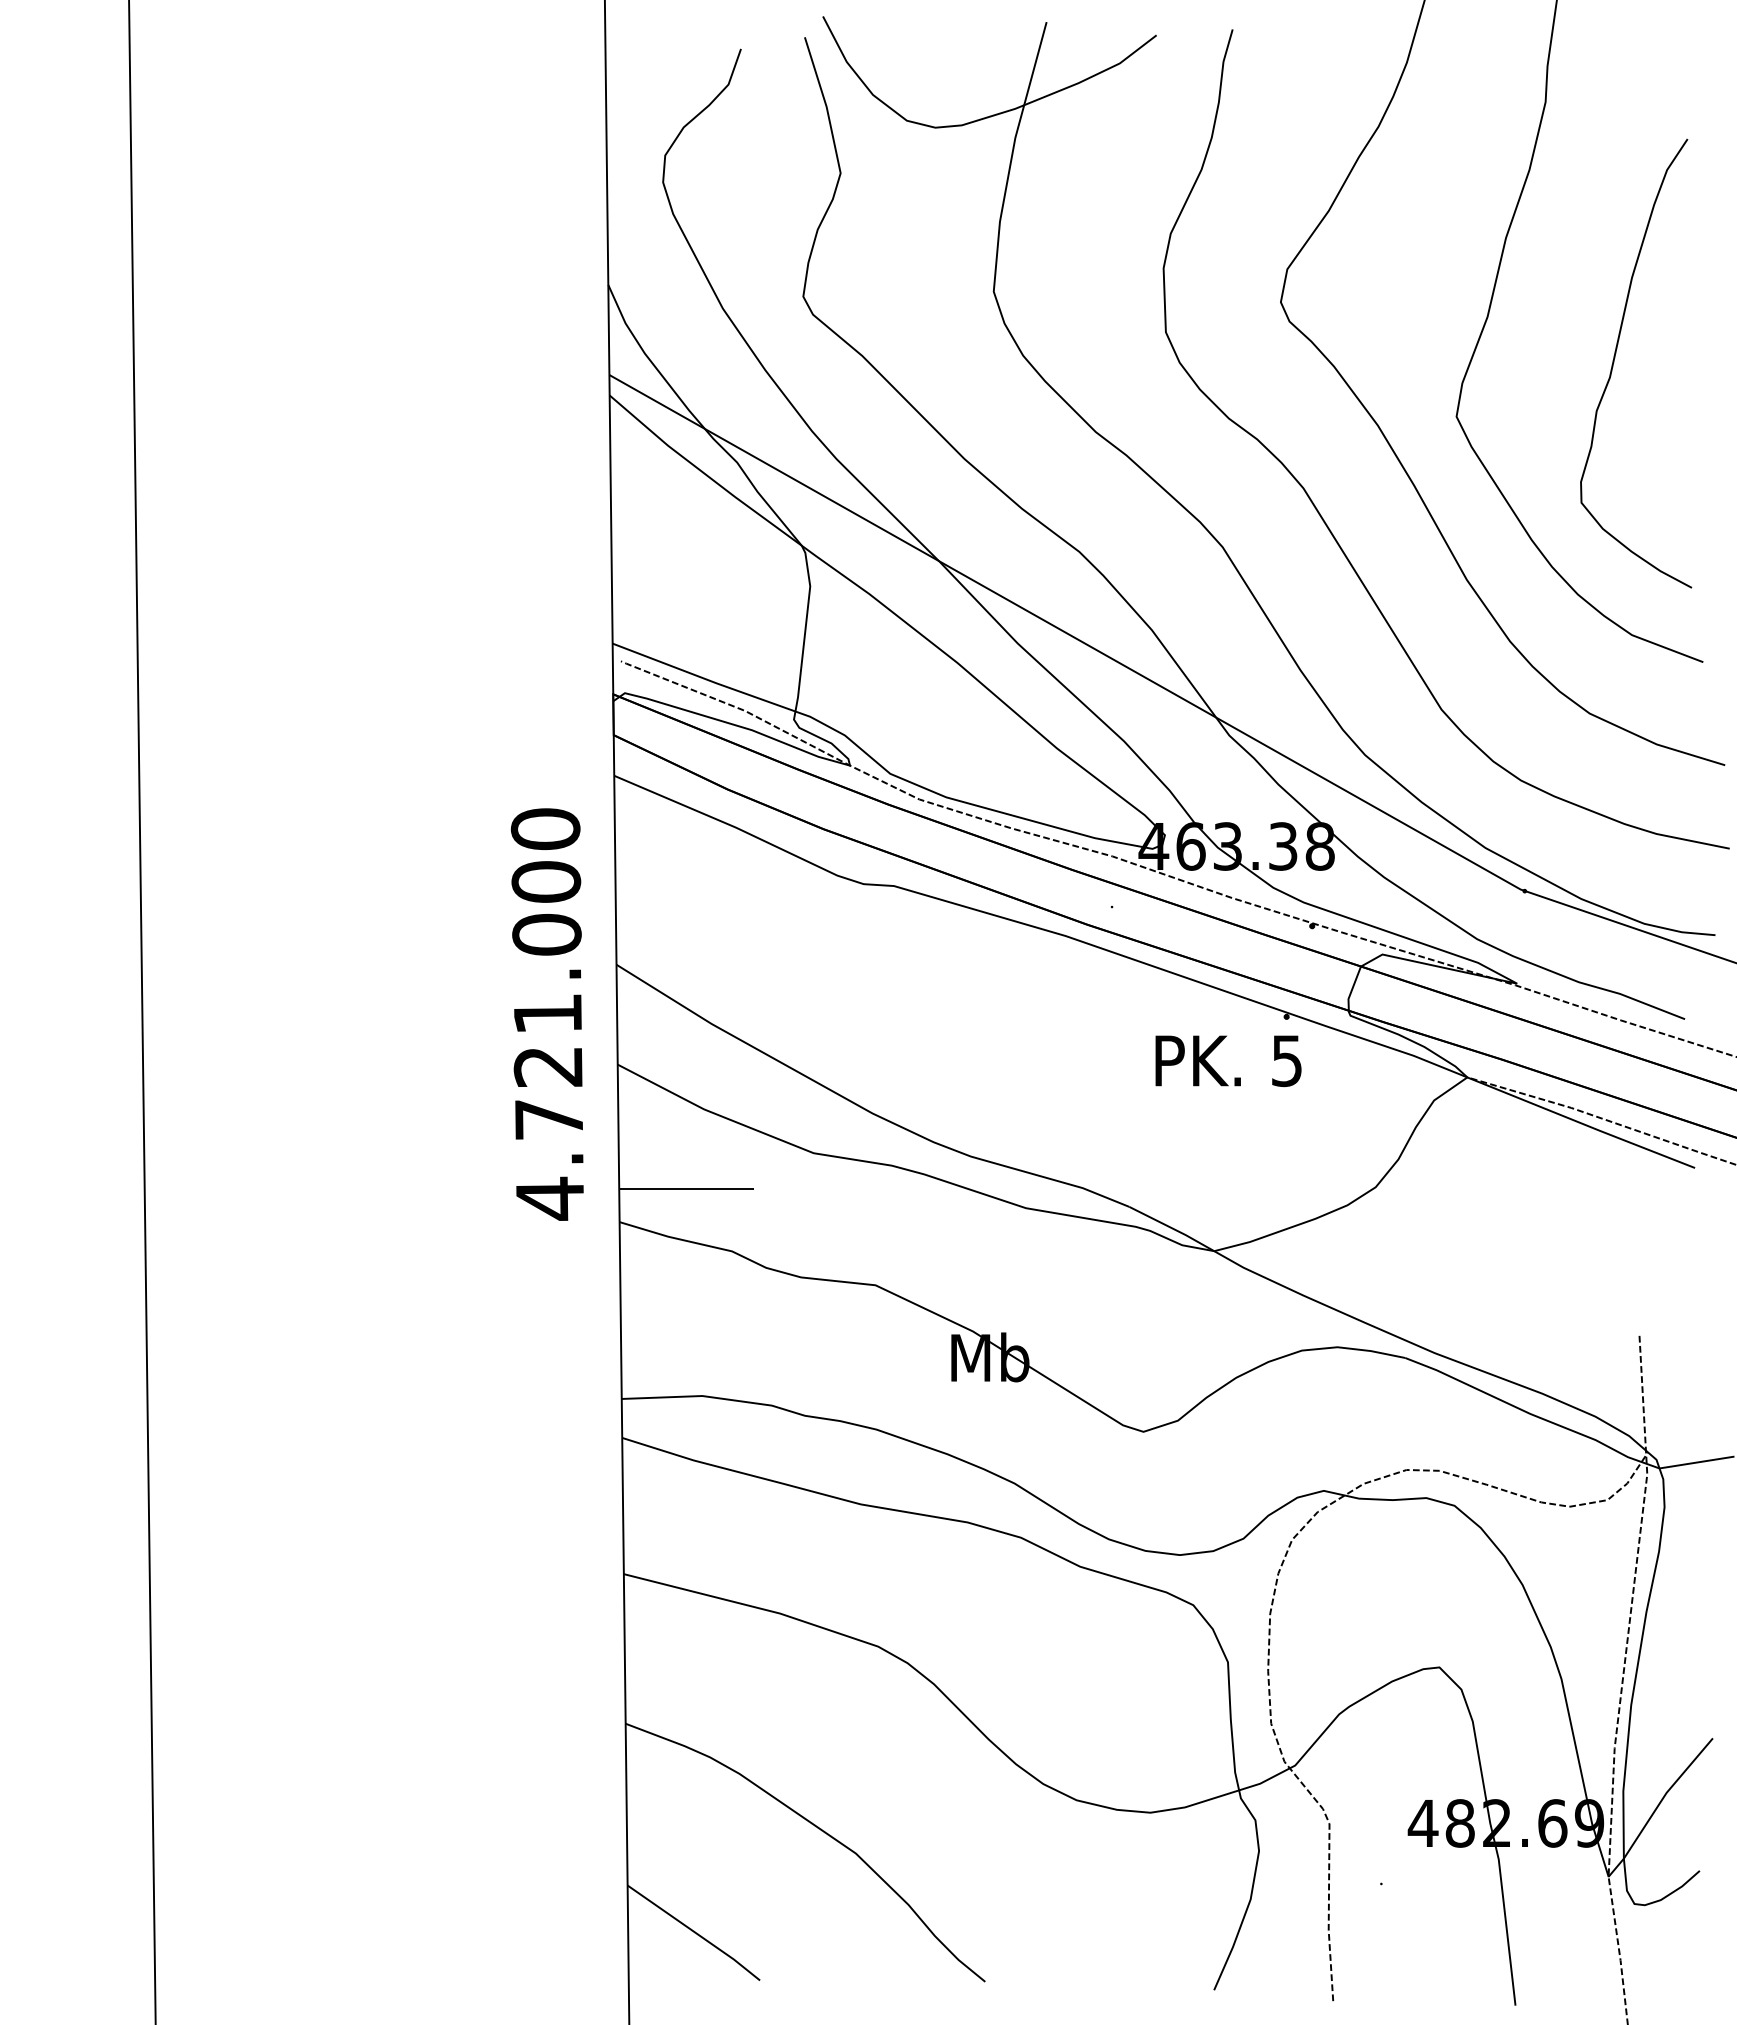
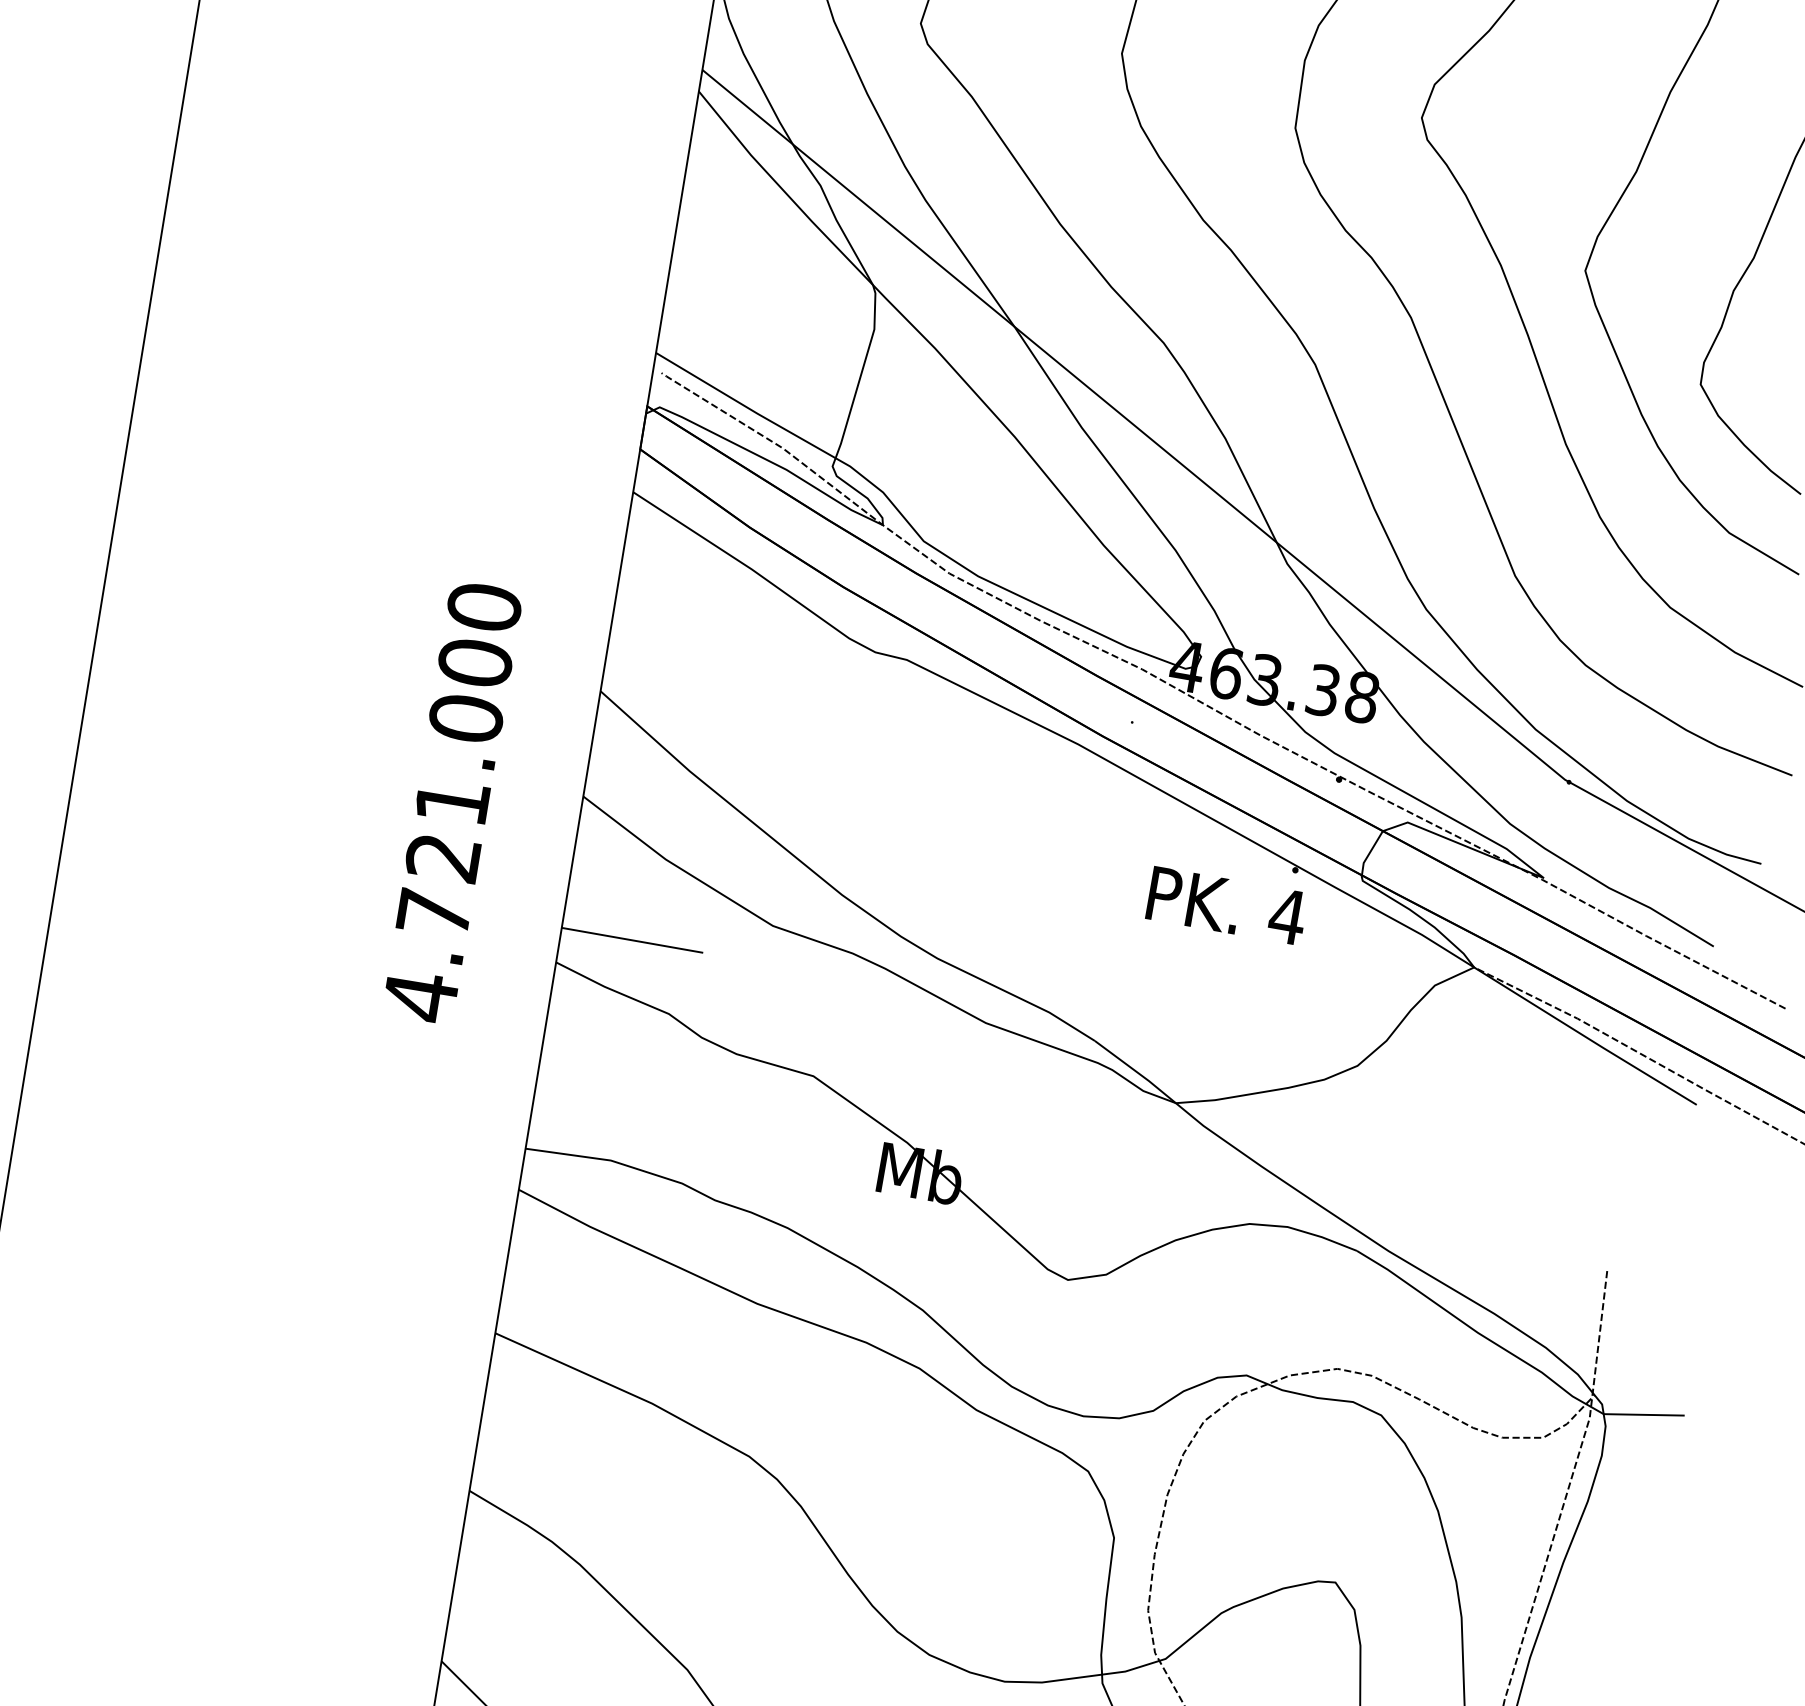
text: (546, 1014) -> (450, 802), moved
text: (1286, 1061) -> (1286, 917), 5 -> 4

